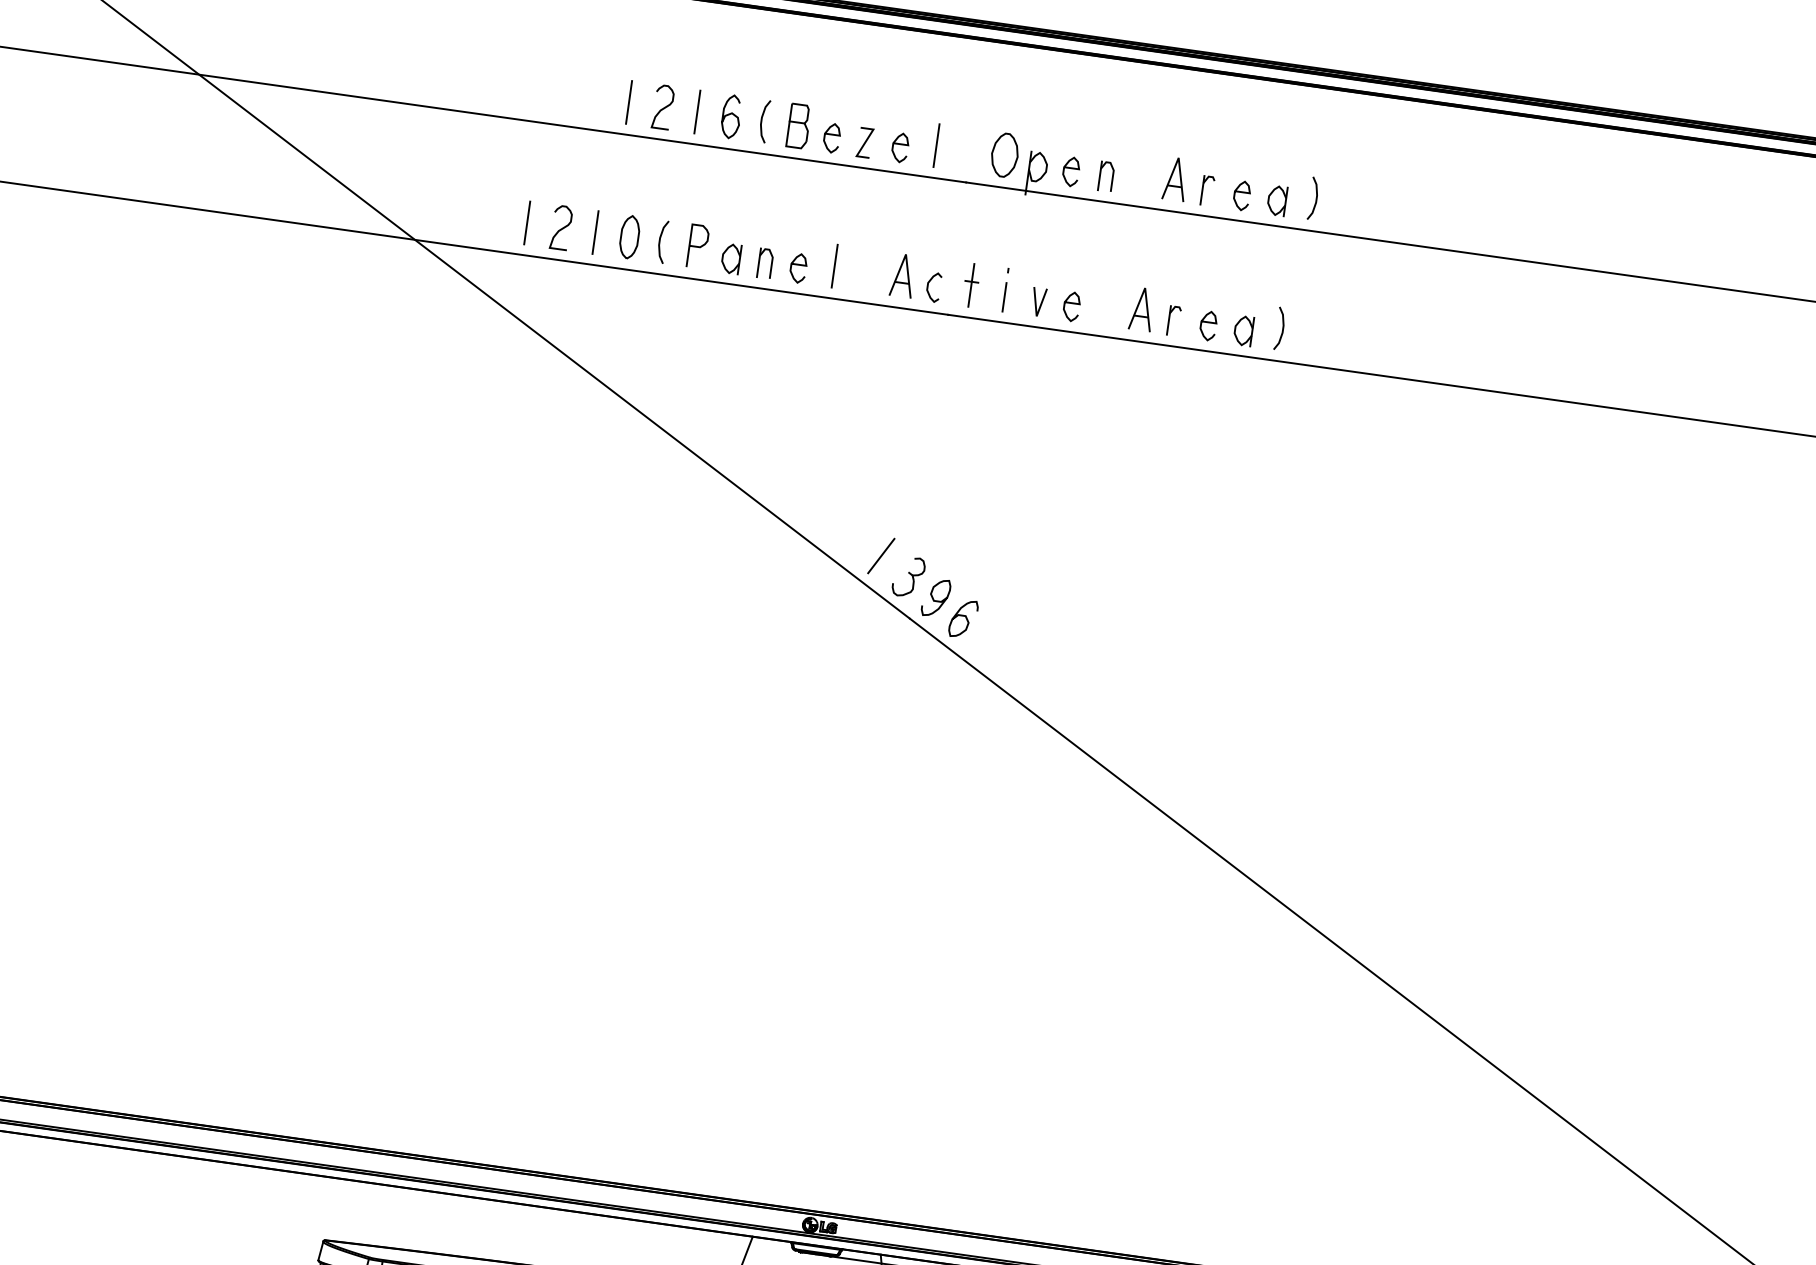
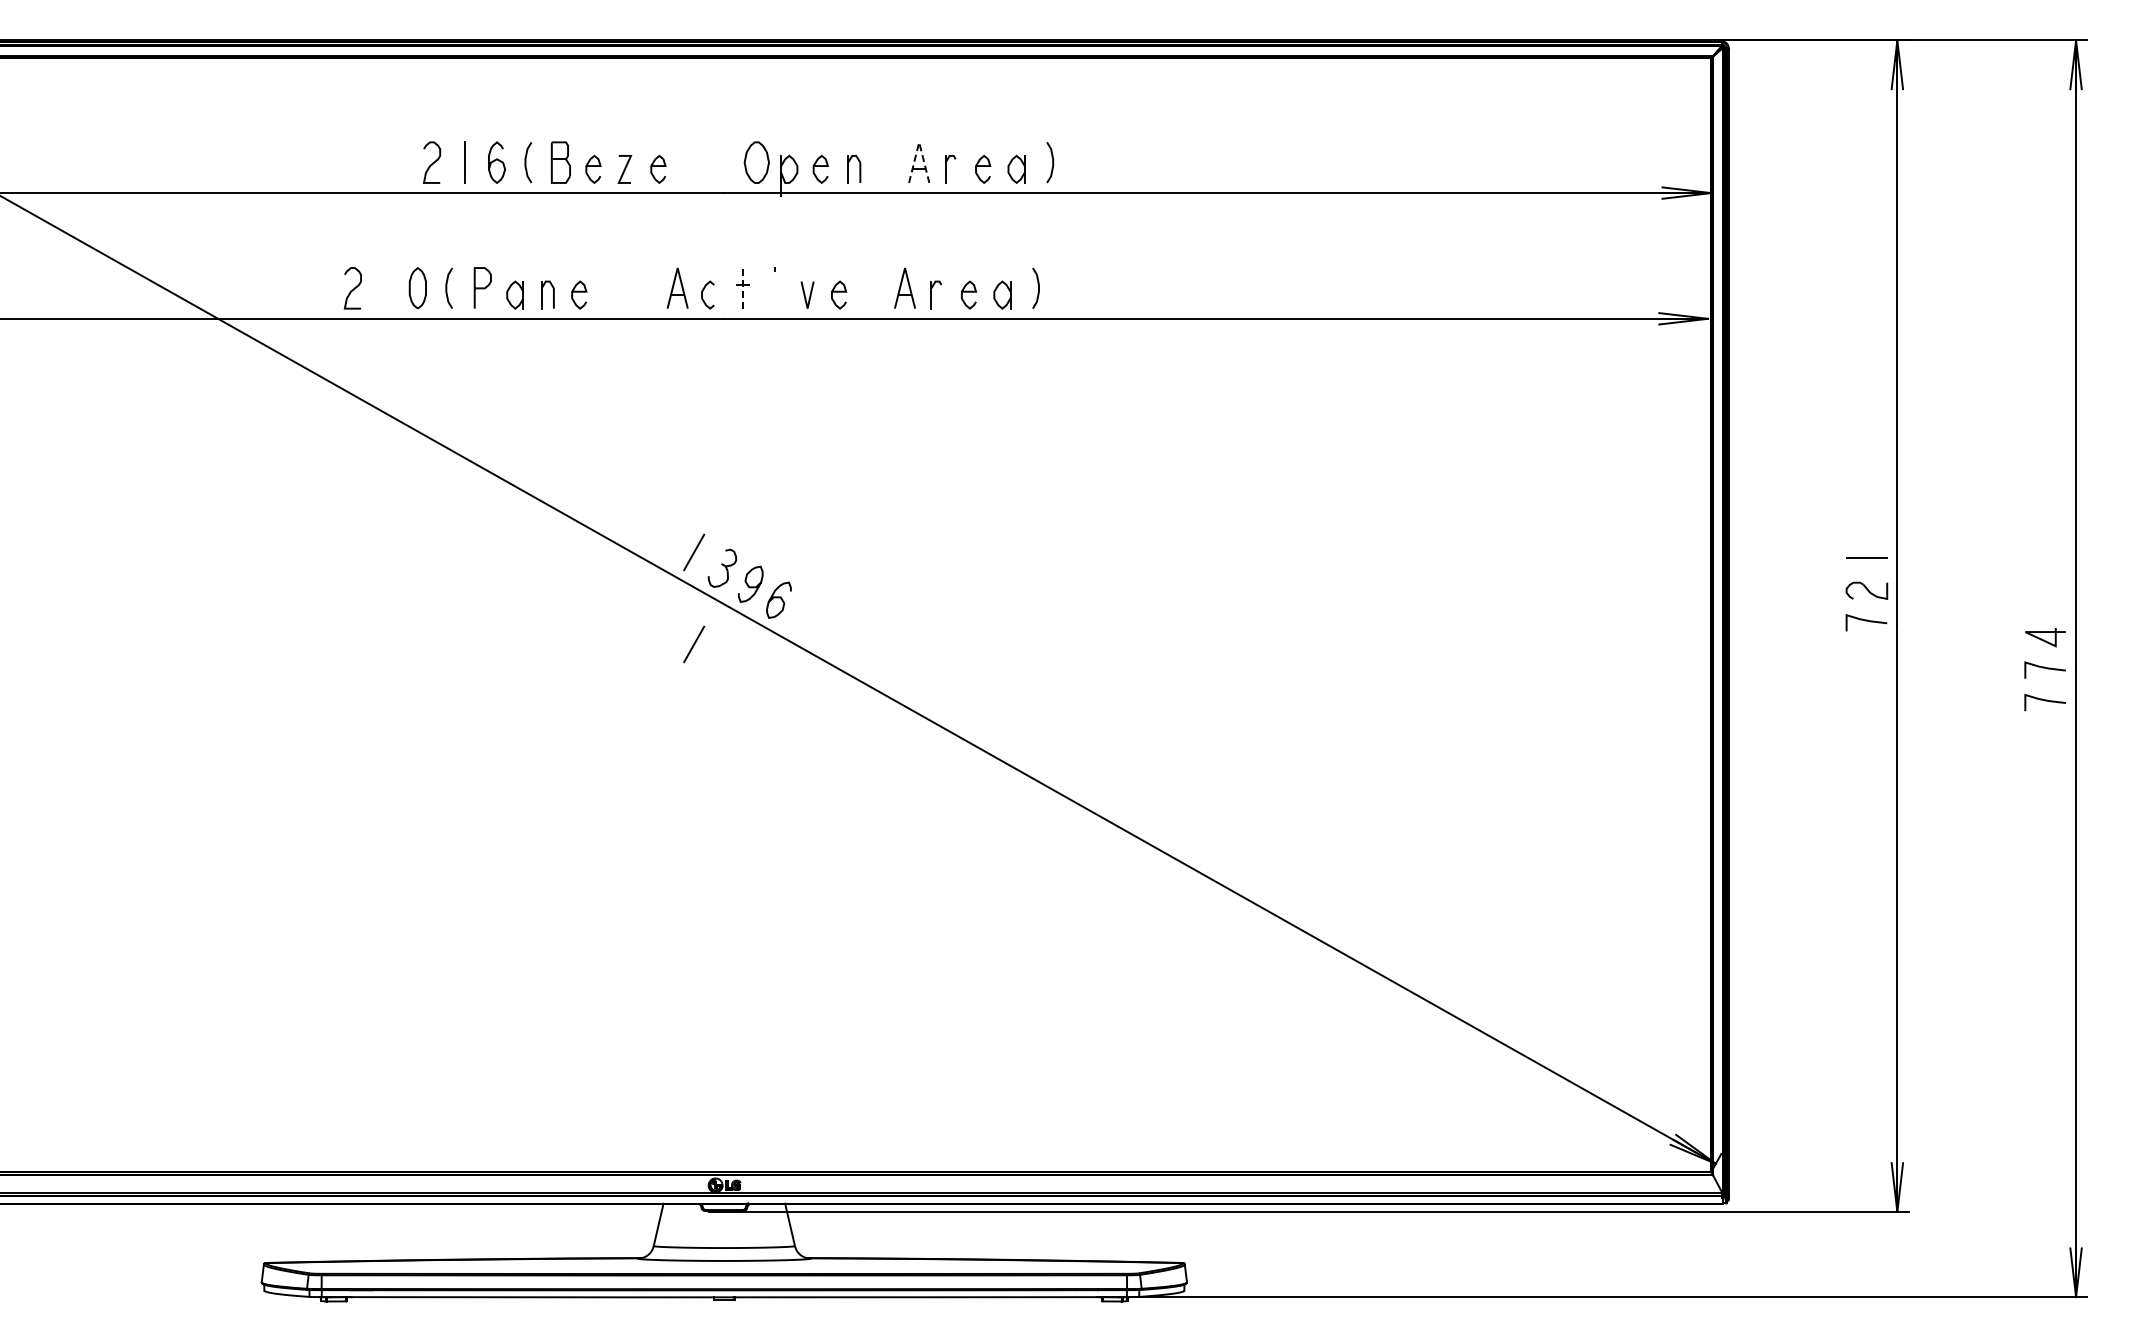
line: (628, 102) -> (399, 162), removed
line: (936, 145) -> (691, 162), removed
line: (1178, 158) -> (919, 142), solid -> dashed
line: (527, 223) -> (320, 288), removed
line: (595, 232) -> (385, 288), removed
line: (834, 266) -> (612, 288), removed
line: (971, 284) -> (742, 287), solid -> dashed
line: (1005, 296) -> (775, 294), removed
line: (868, 652) -> (694, 644), added

